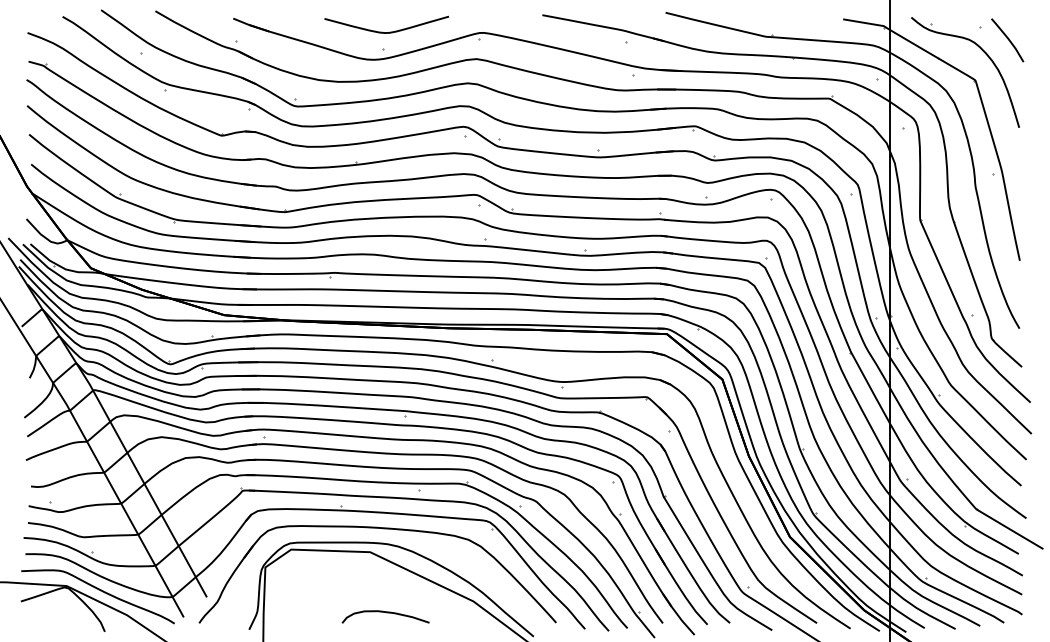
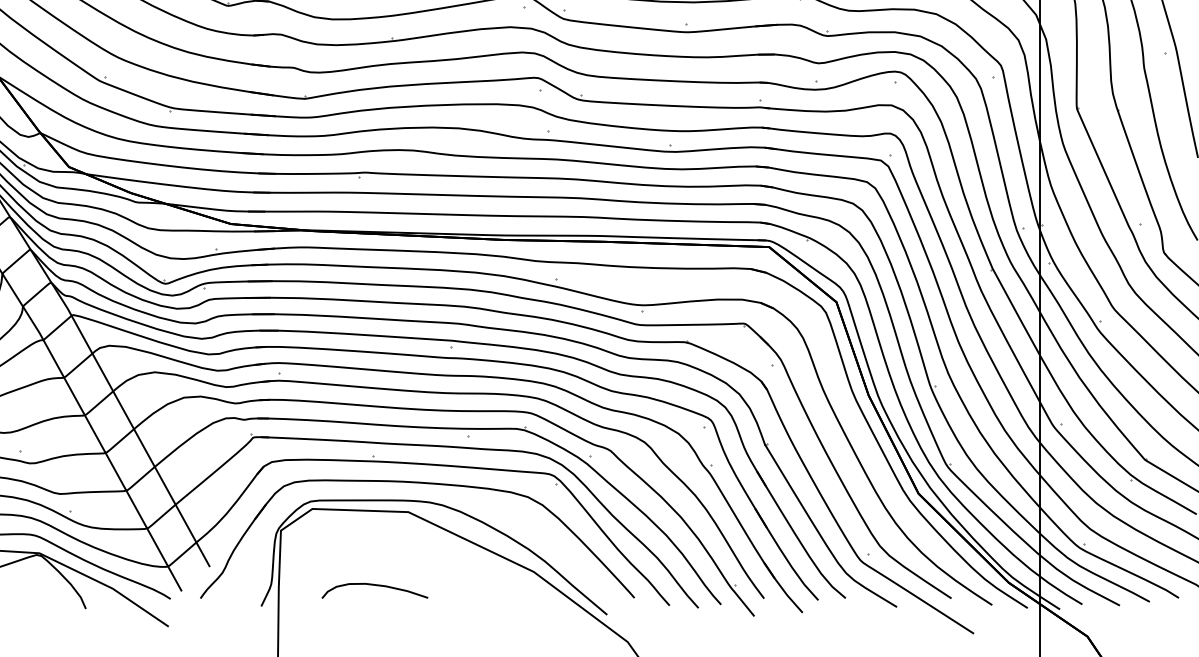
curve: (386, 613) -> (375, 586), moved

